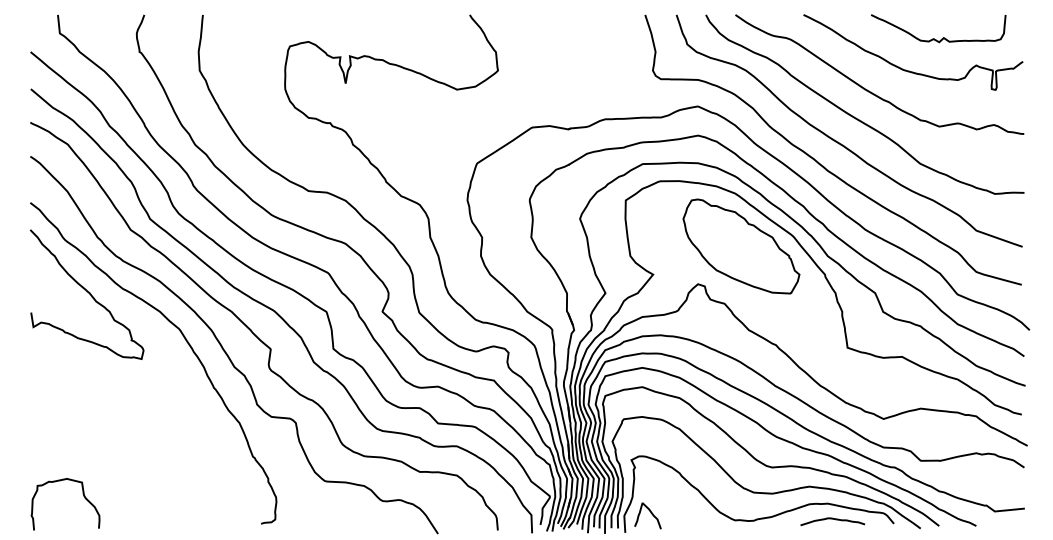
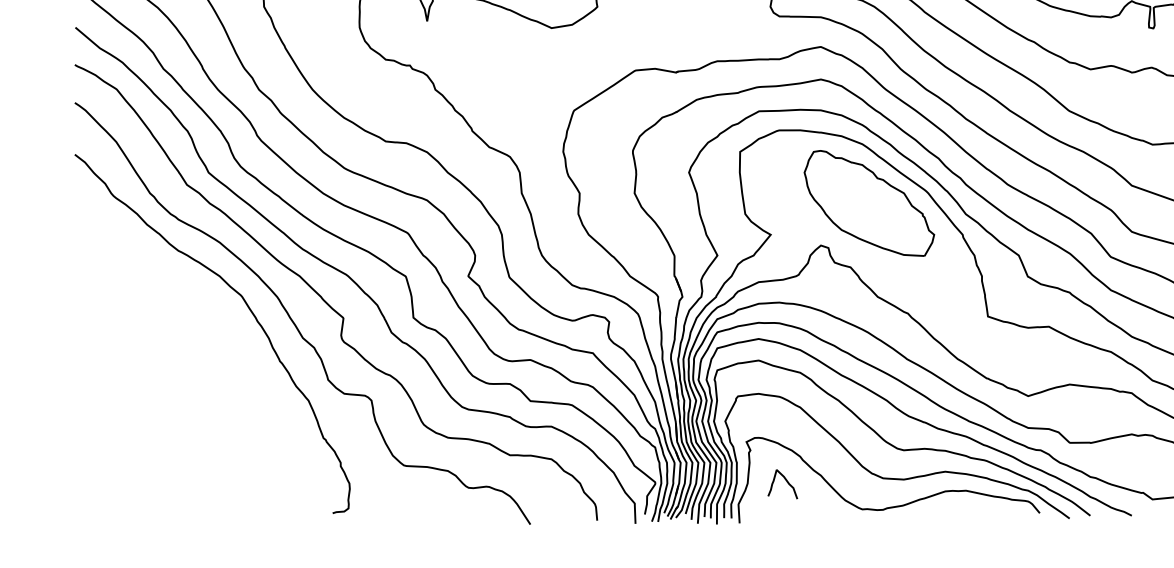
curve: (88, 293) -> (139, 255), removed
curve: (83, 496) -> (134, 482), removed
curve: (650, 513) -> (785, 481), moved
curve: (832, 519) -> (971, 508), removed

